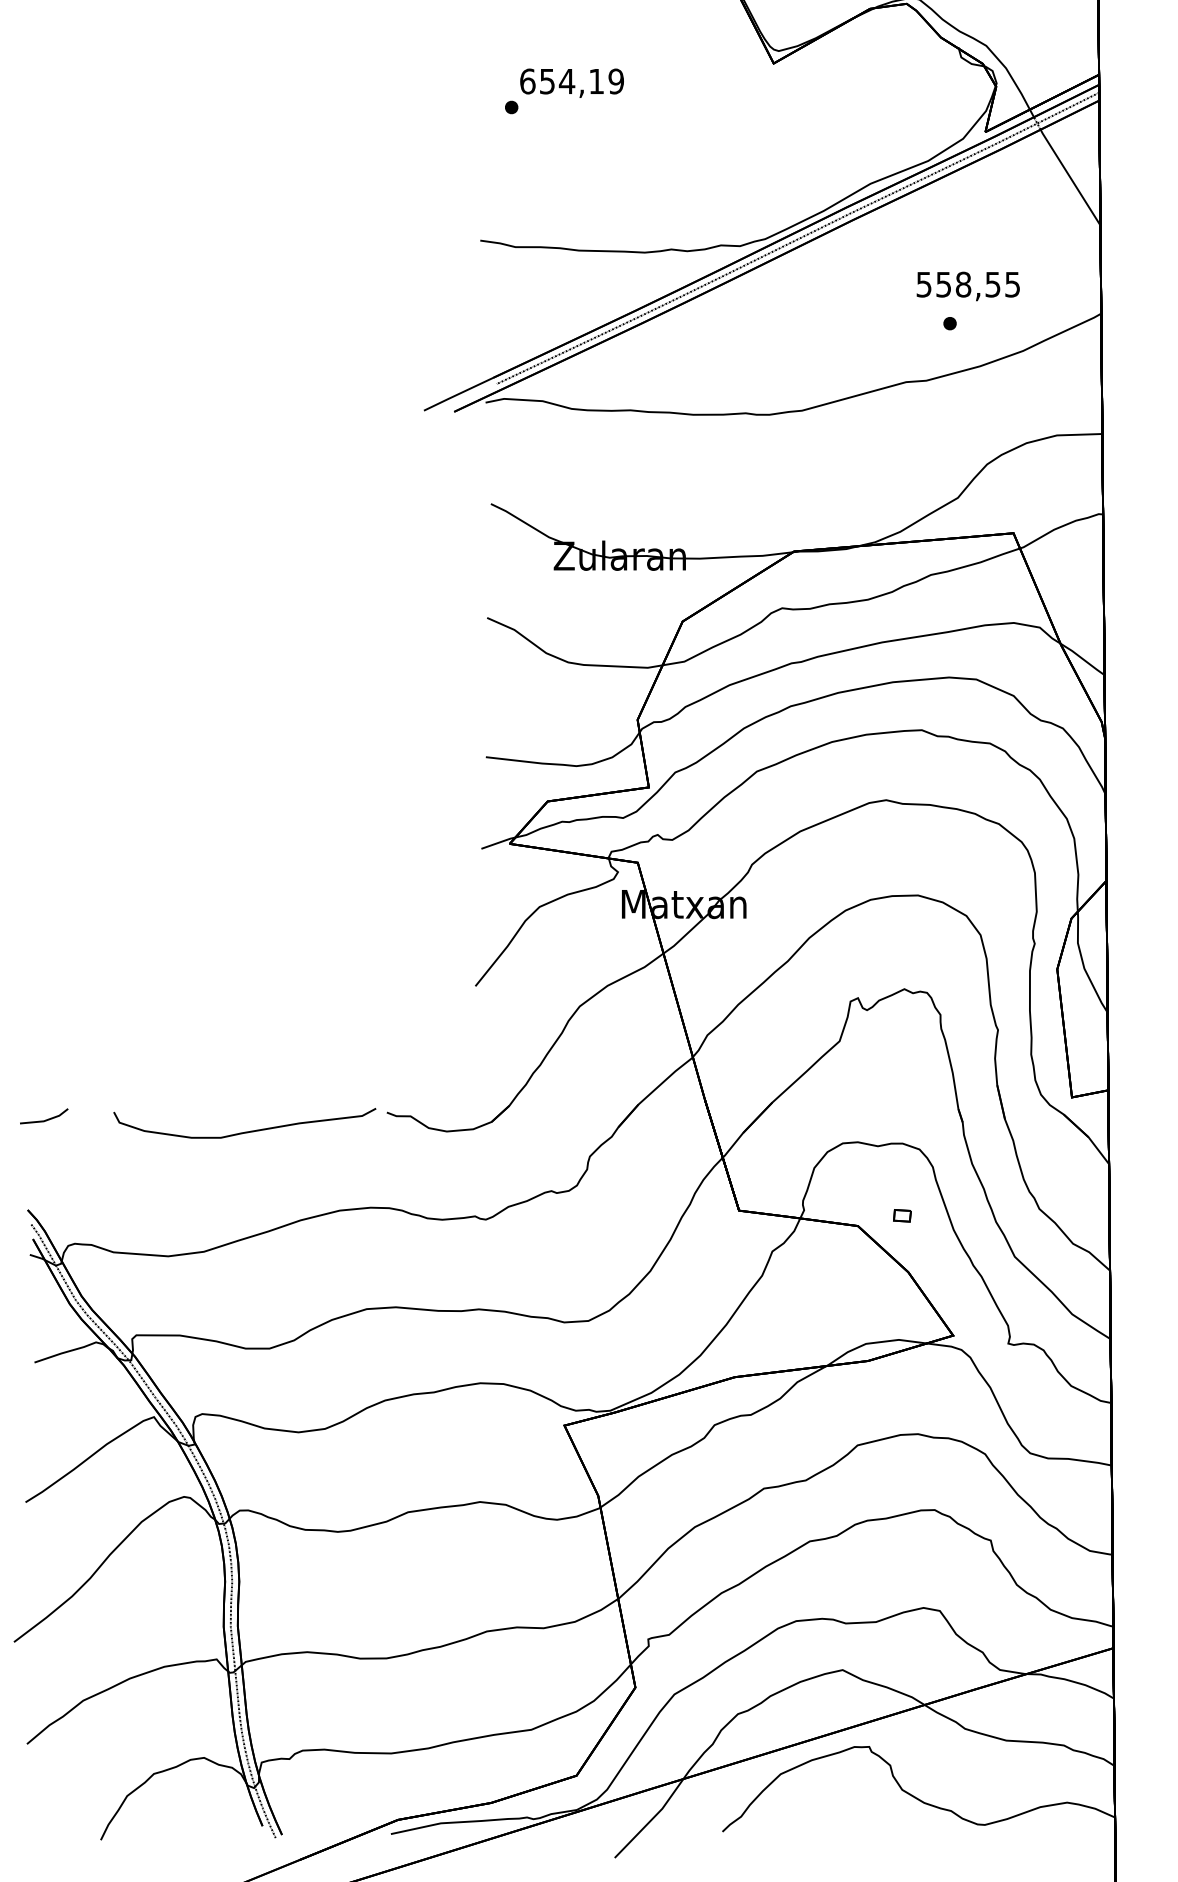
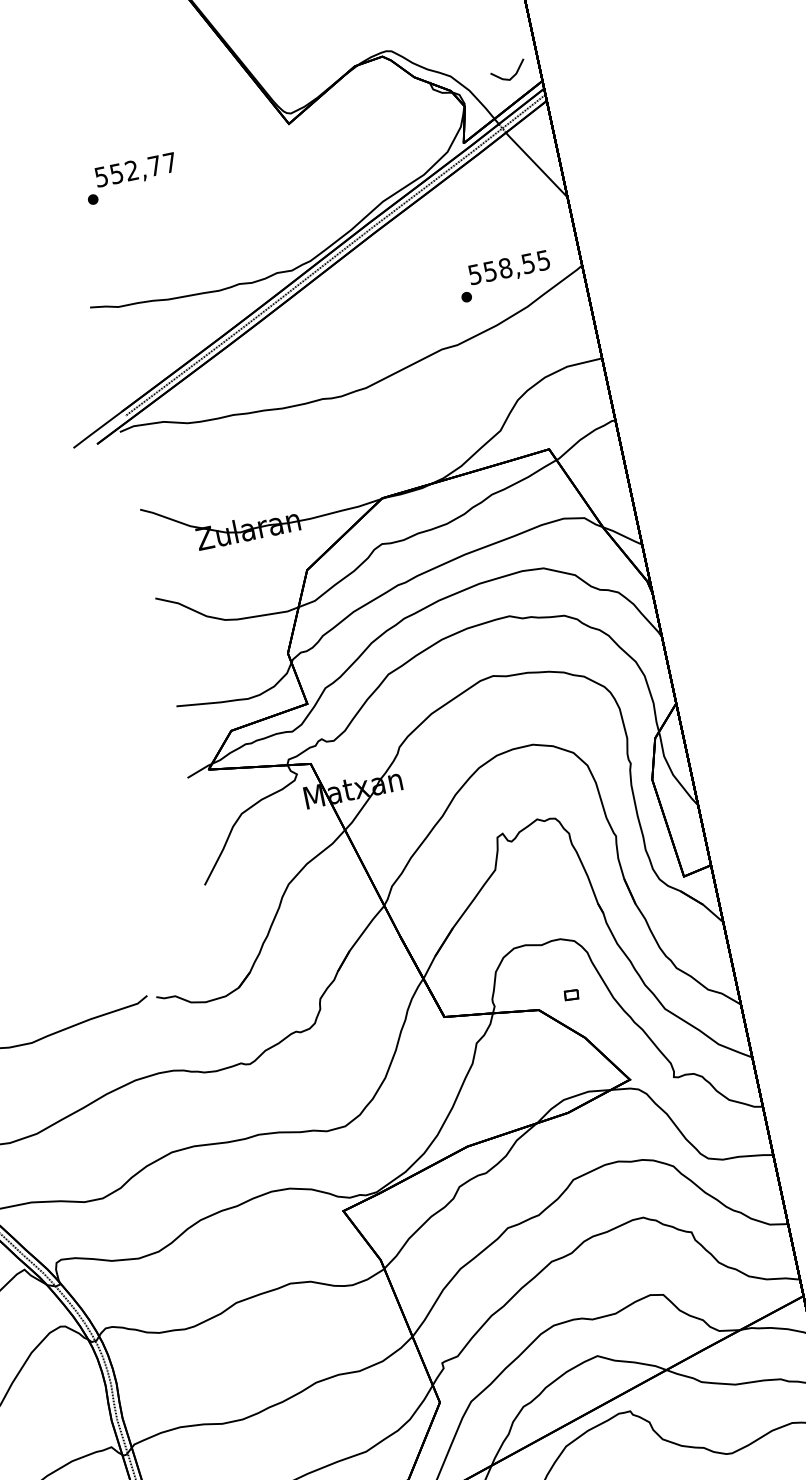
line: (1062, 61) -> (512, 76), added
text: (571, 81) -> (135, 169), 654,19 -> 552,77
text: (967, 286) -> (508, 269), moved

